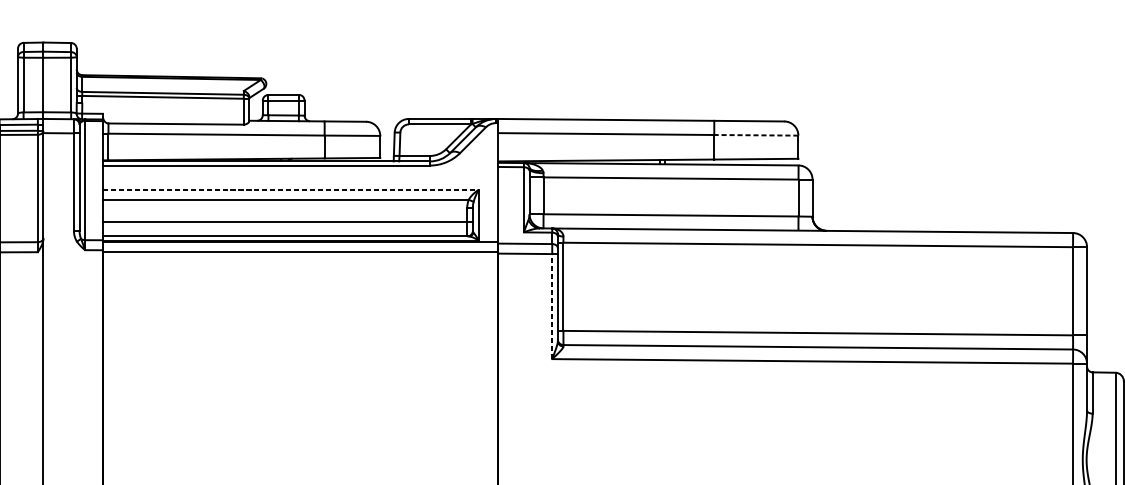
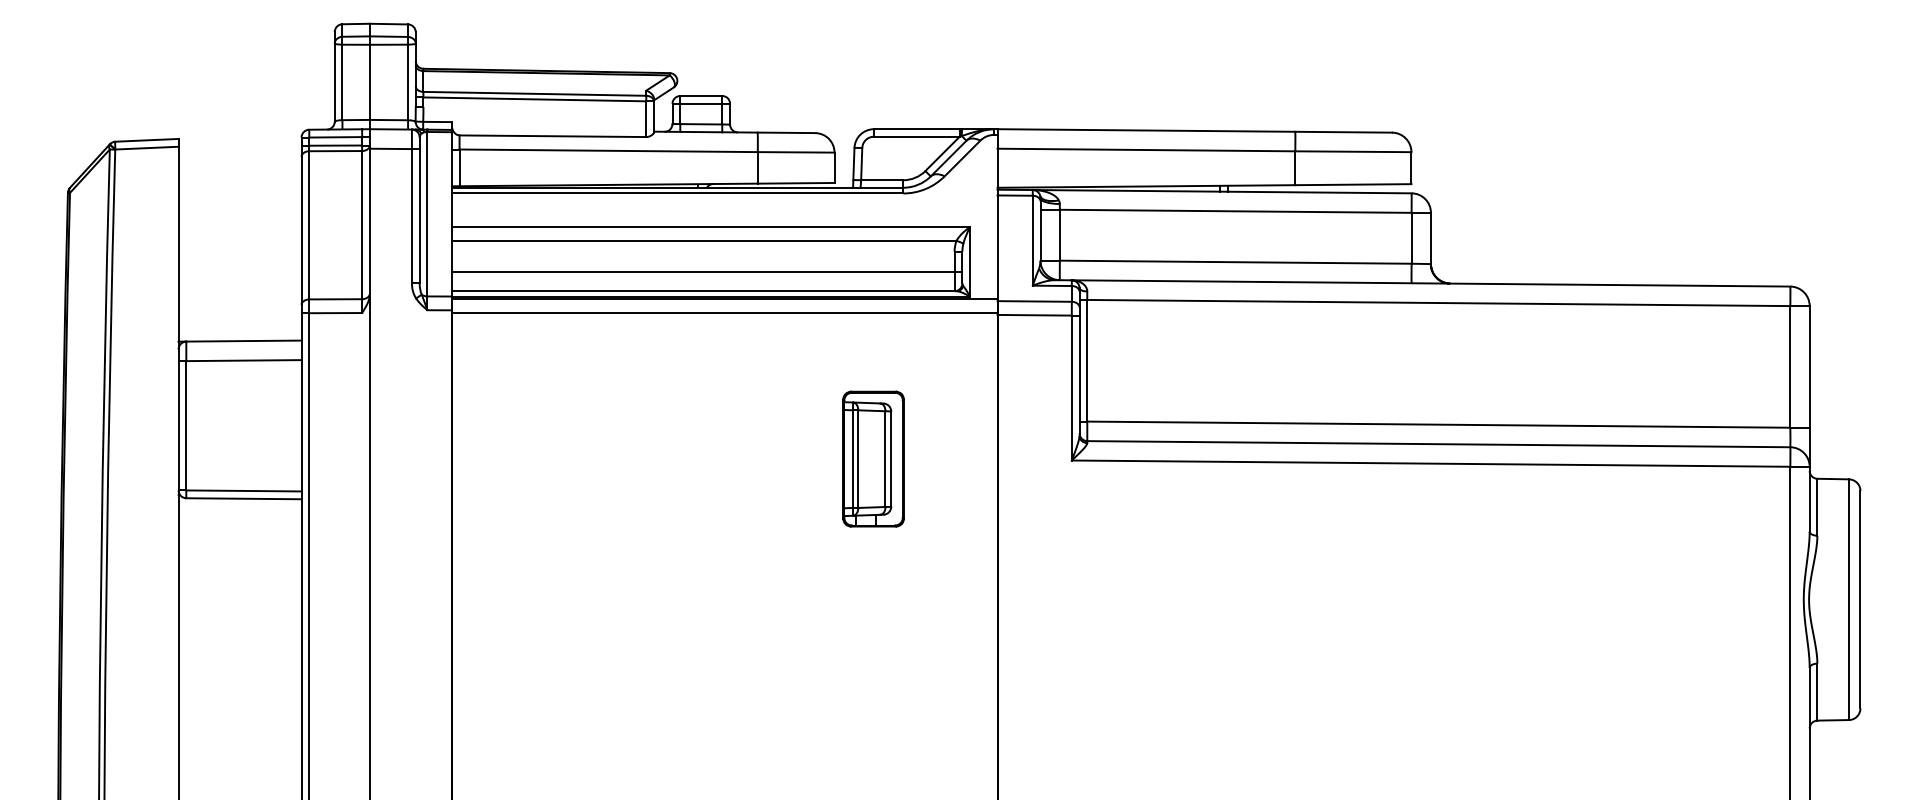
line: (755, 135) -> (1352, 151), dashed -> solid
line: (291, 189) -> (711, 226), dashed -> solid
line: (552, 306) -> (1071, 387), dashed -> solid
part: (408, 357) -> (873, 458), added

